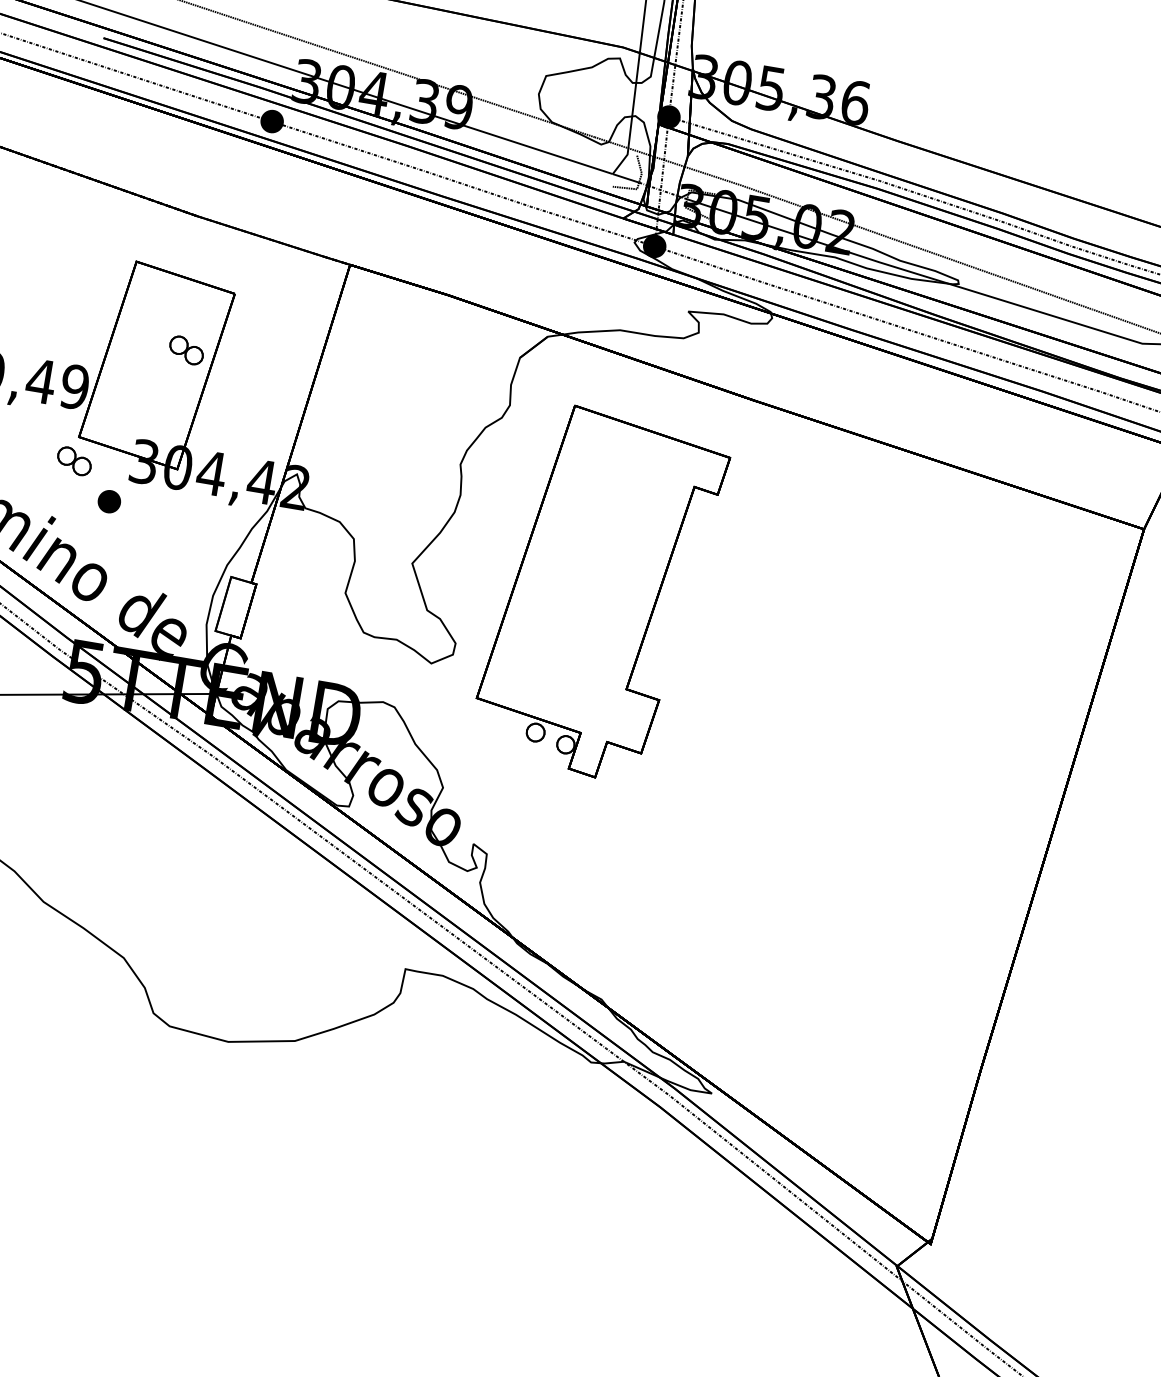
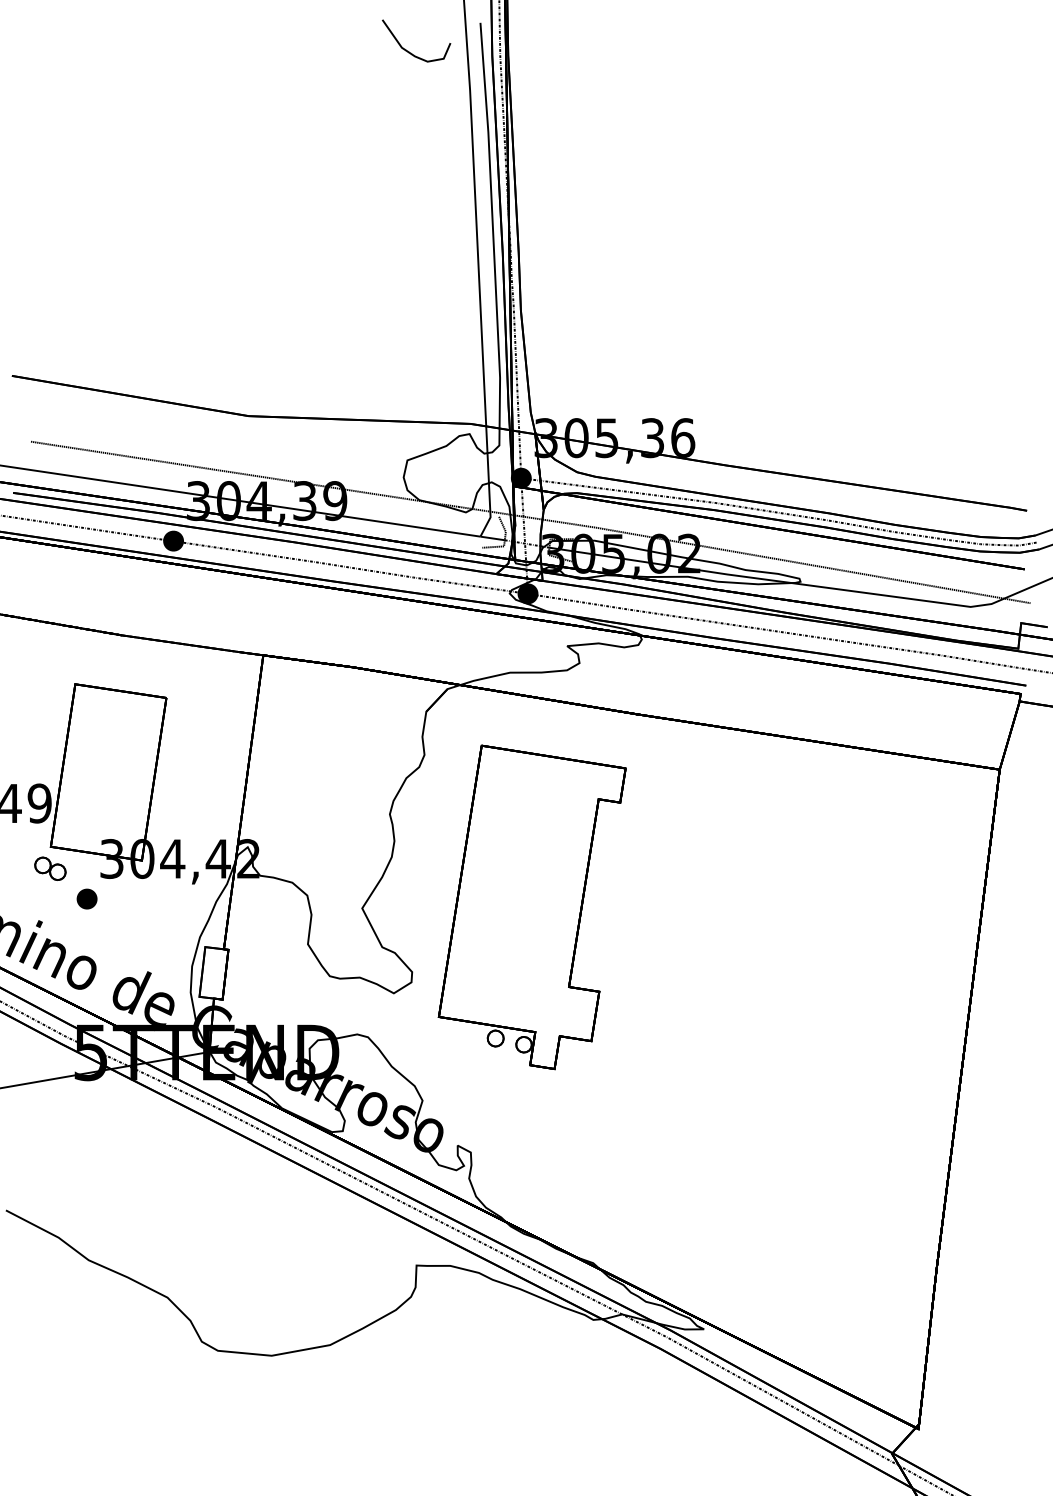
part: (186, 350) -> (132, 754), removed

